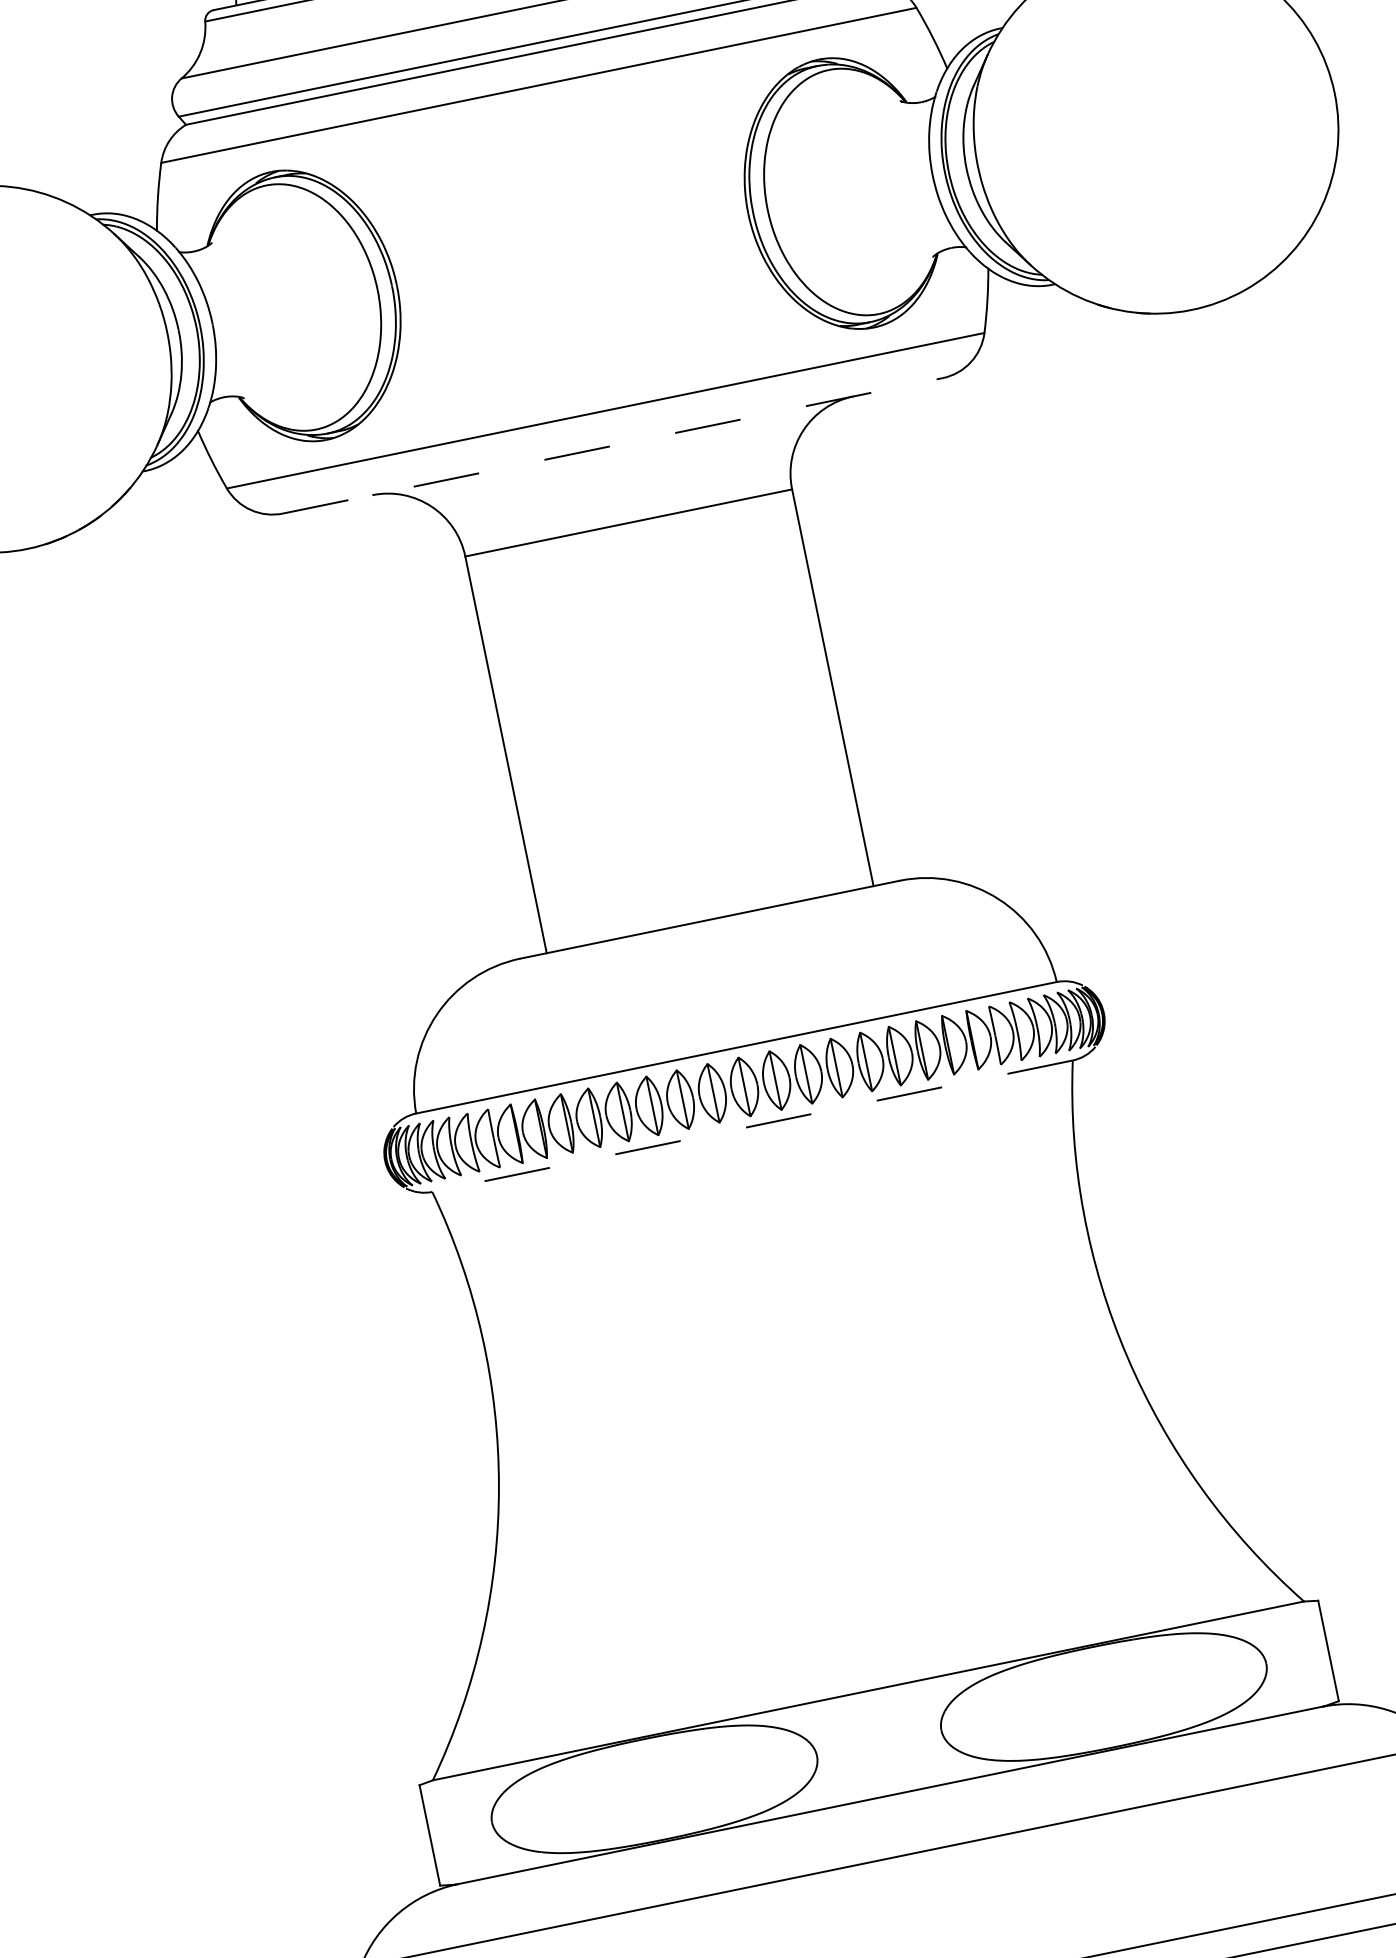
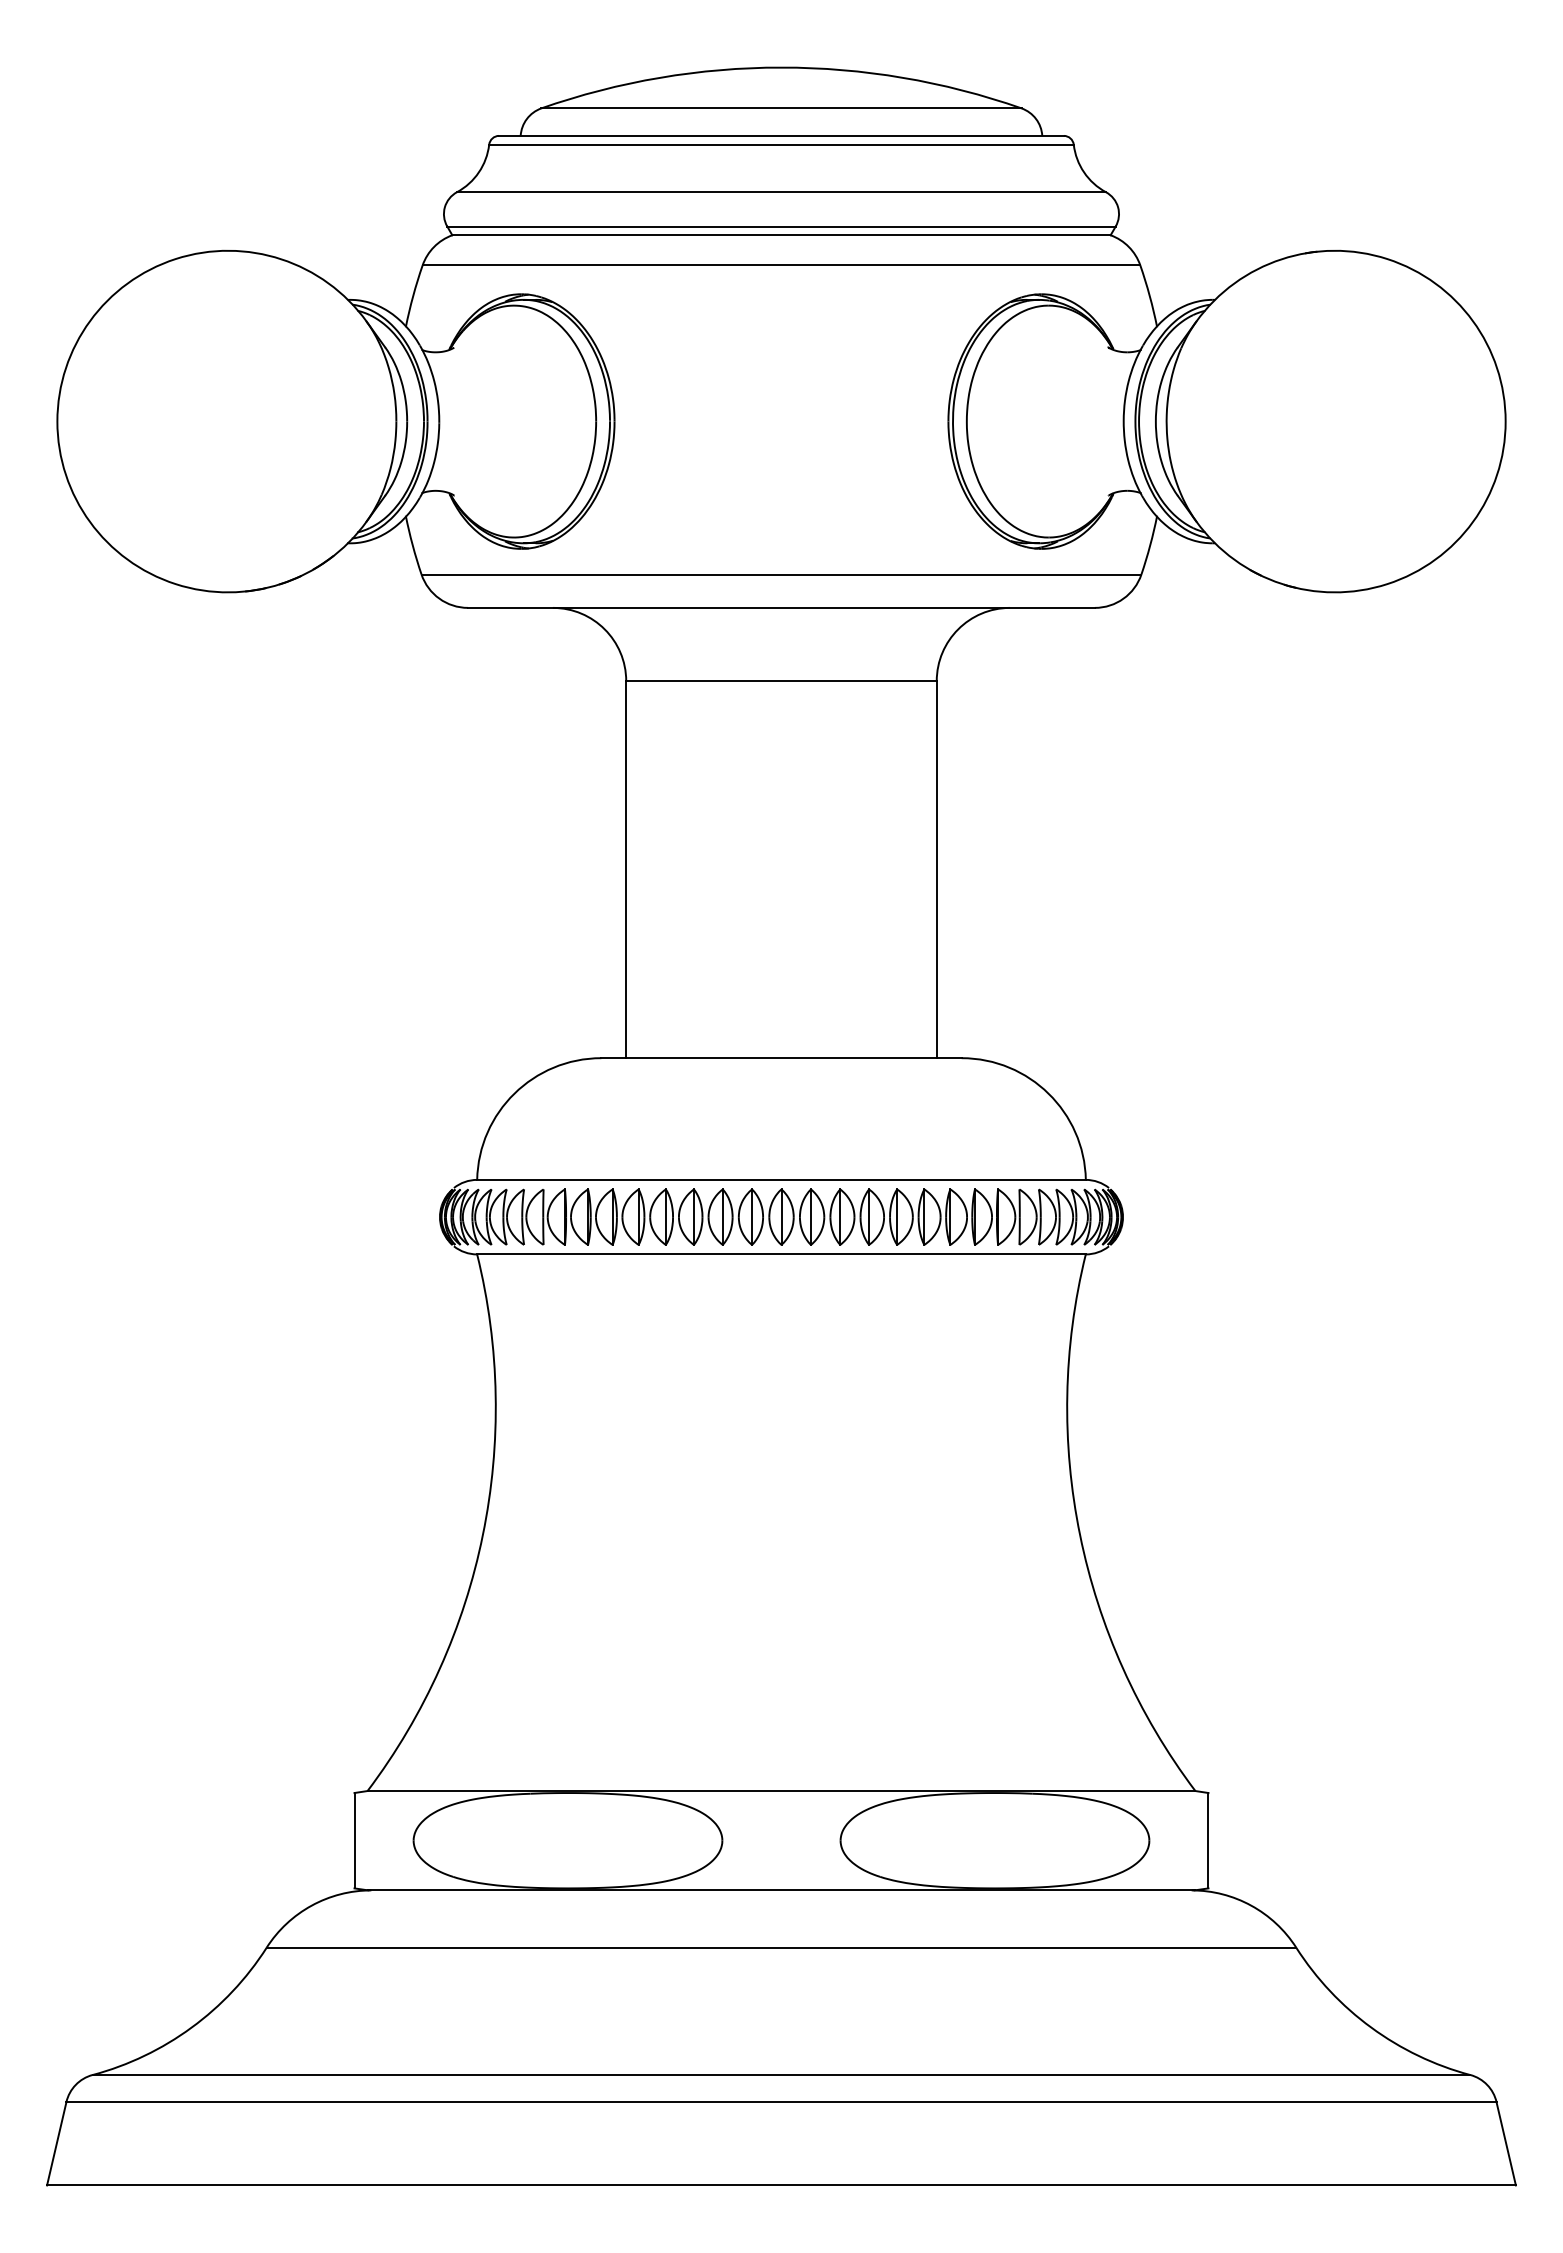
line: (612, 445) -> (781, 607), dashed -> solid
line: (751, 1126) -> (780, 1254), dashed -> solid

